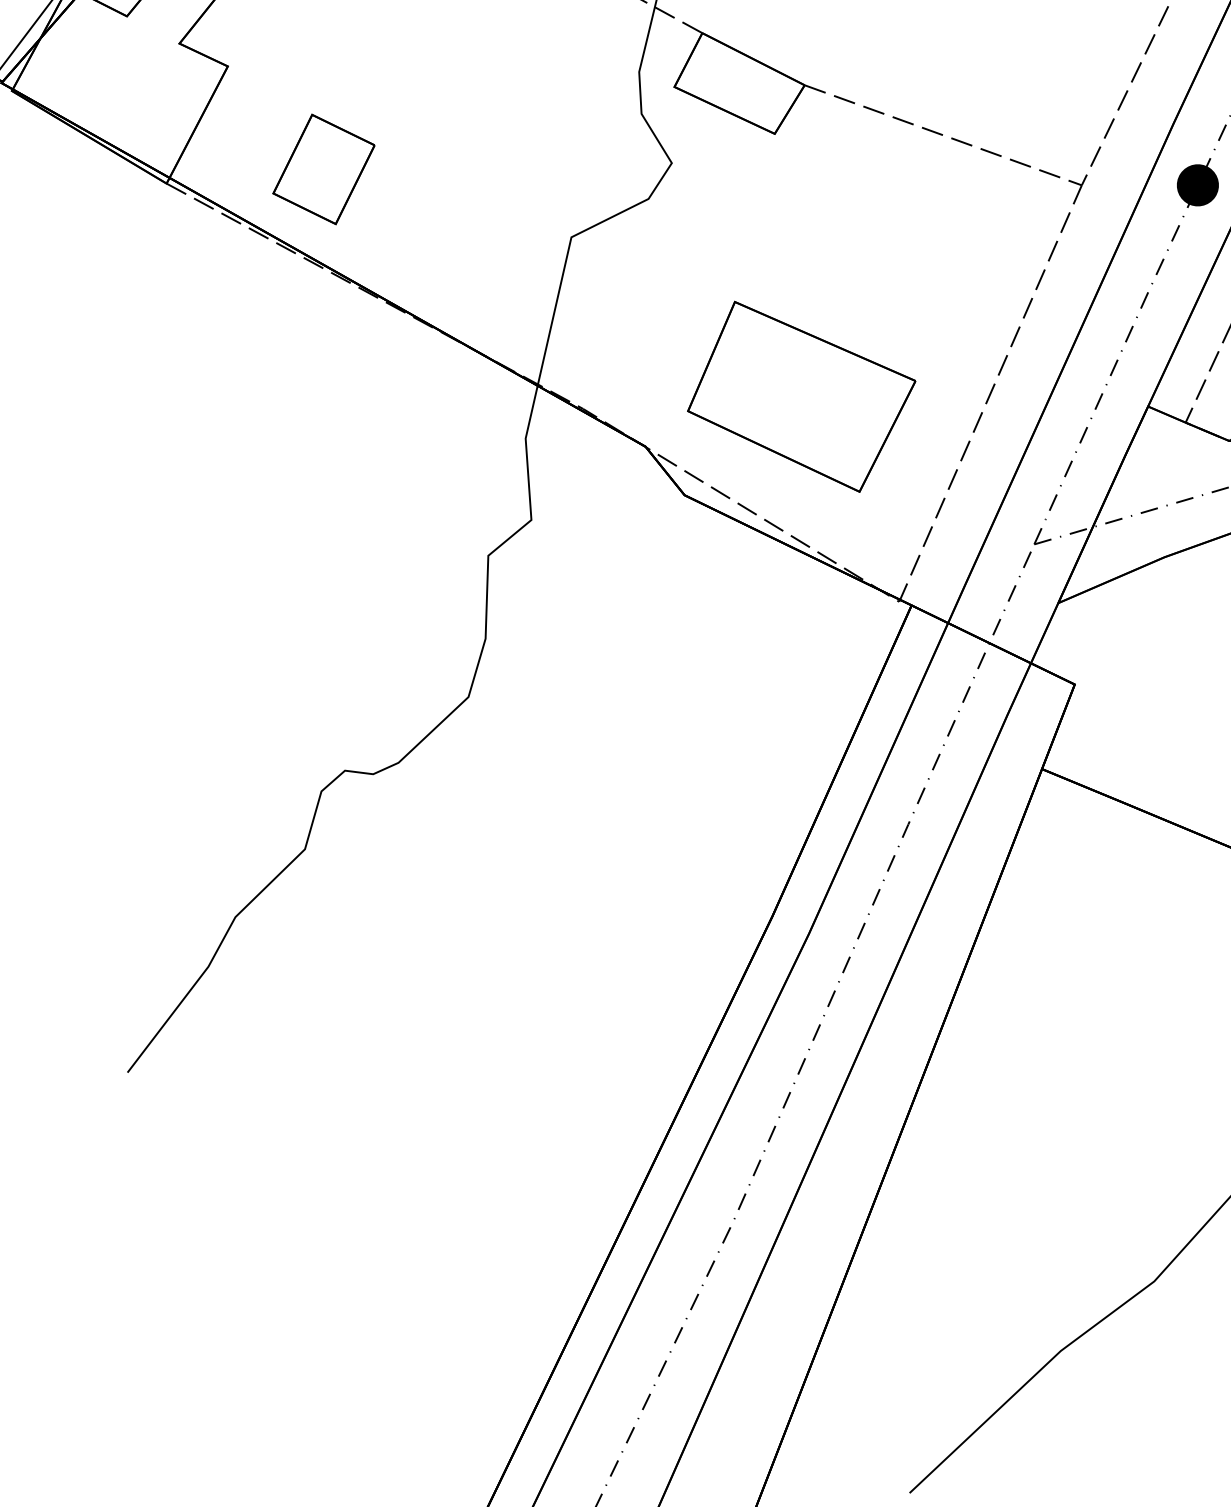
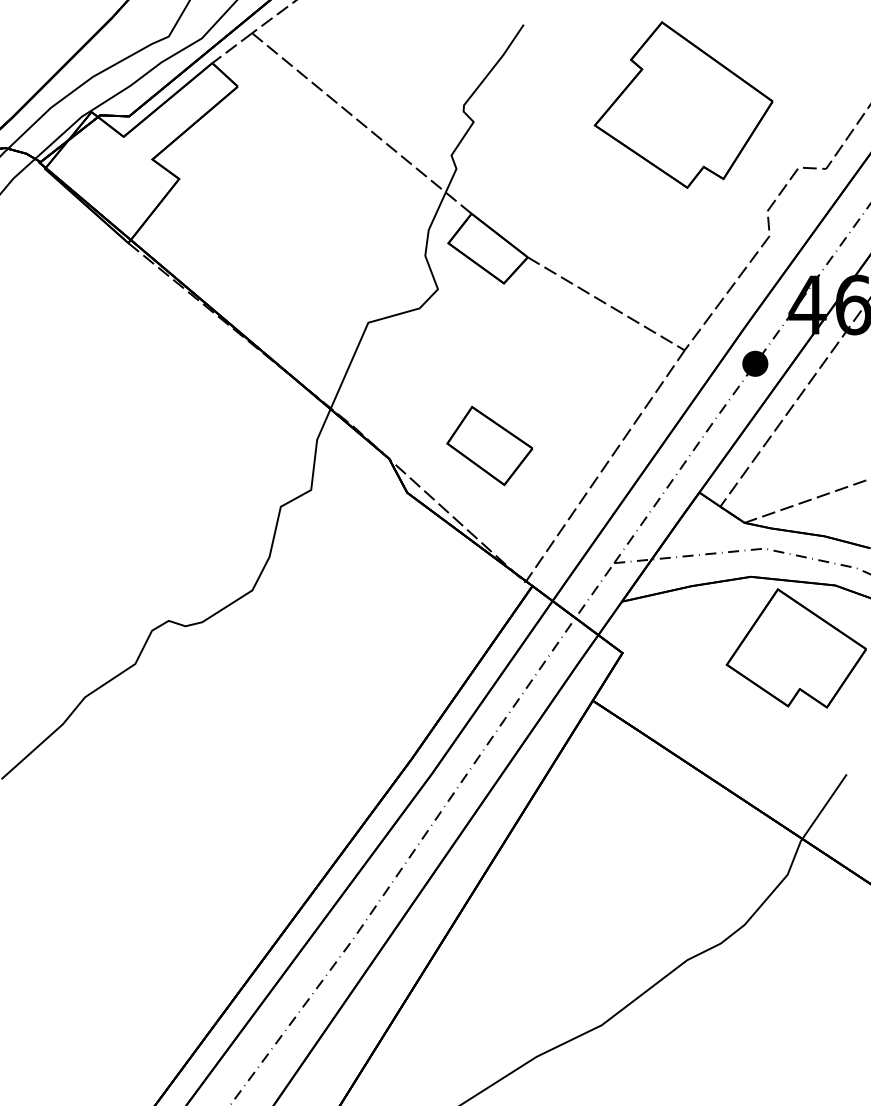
part: (323, 169) -> (225, 252), removed
part: (800, 395) -> (489, 445), size x0.6

